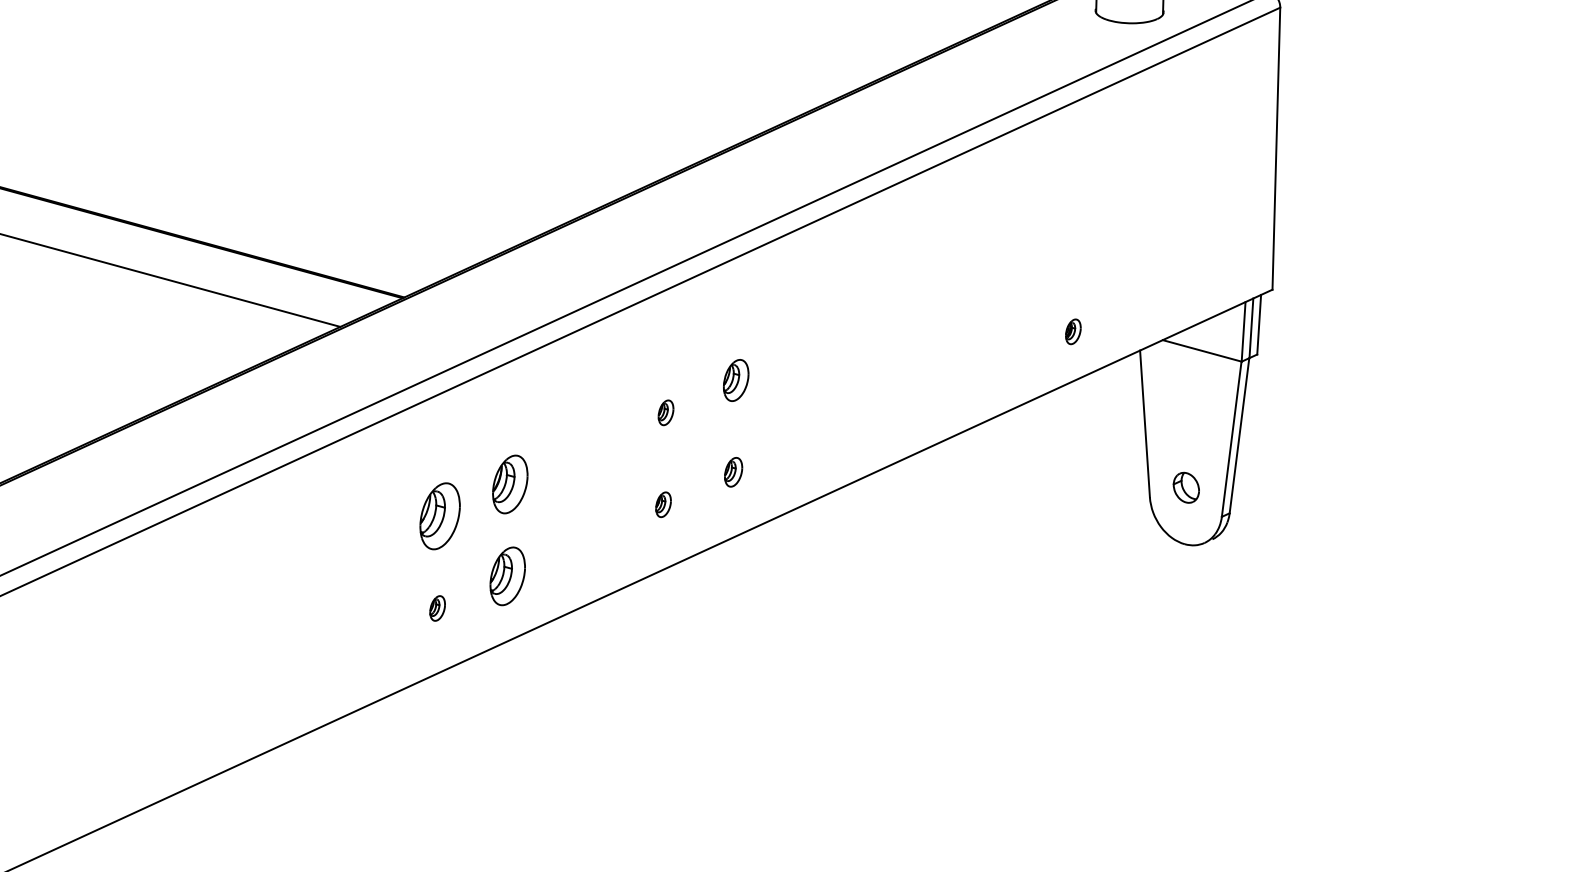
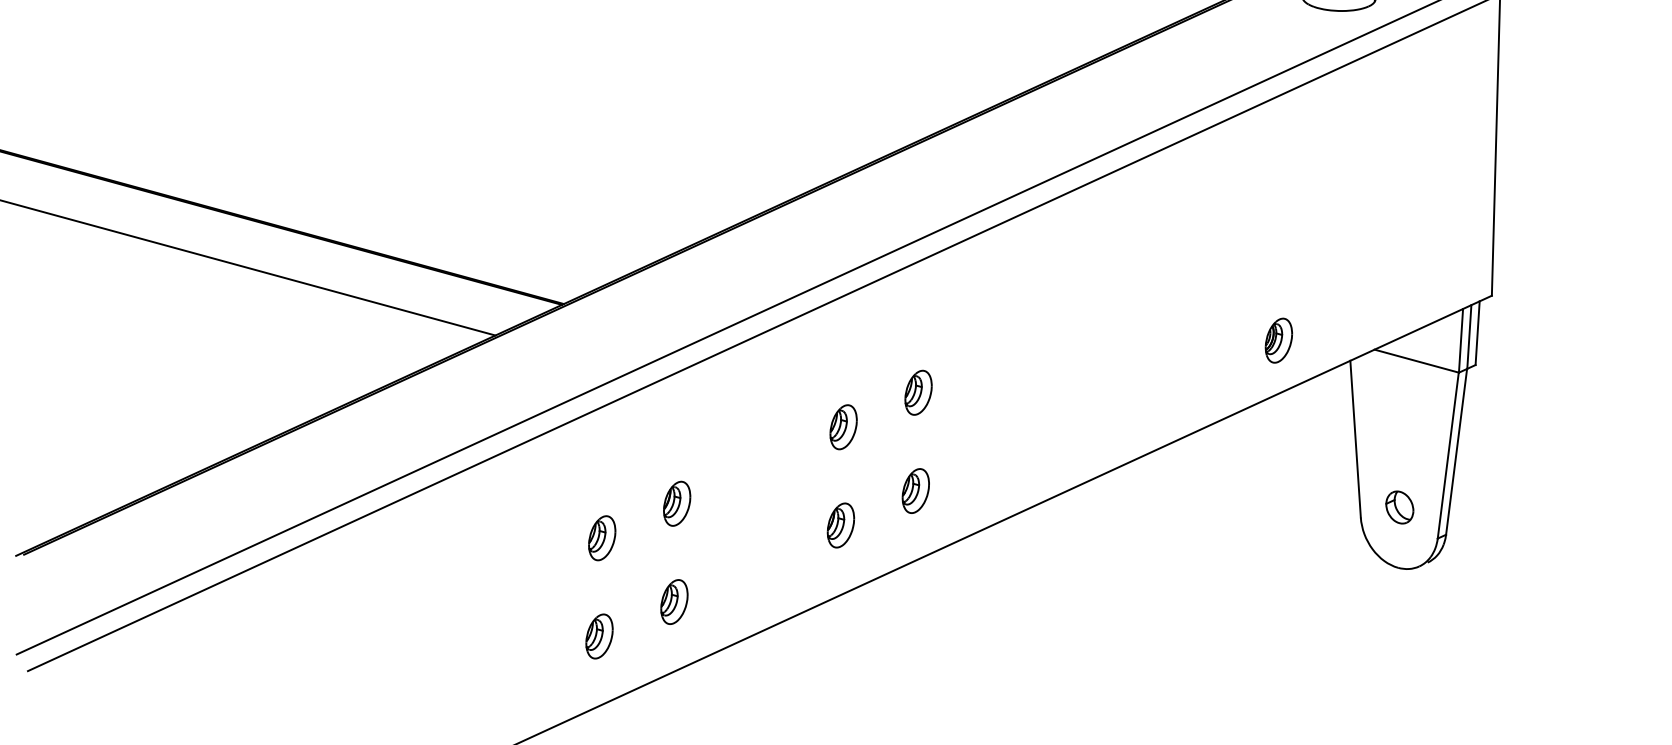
part: (1073, 331) -> (1279, 340), size x1.67
part: (665, 412) -> (843, 427), size x1.67
part: (733, 471) -> (915, 490), size x1.43
part: (510, 483) -> (677, 502), size x0.71
part: (663, 504) -> (840, 525), size x1.67
part: (440, 516) -> (602, 538), size x0.62
part: (507, 575) -> (674, 601), size x0.71
part: (437, 608) -> (599, 636), size x1.67

